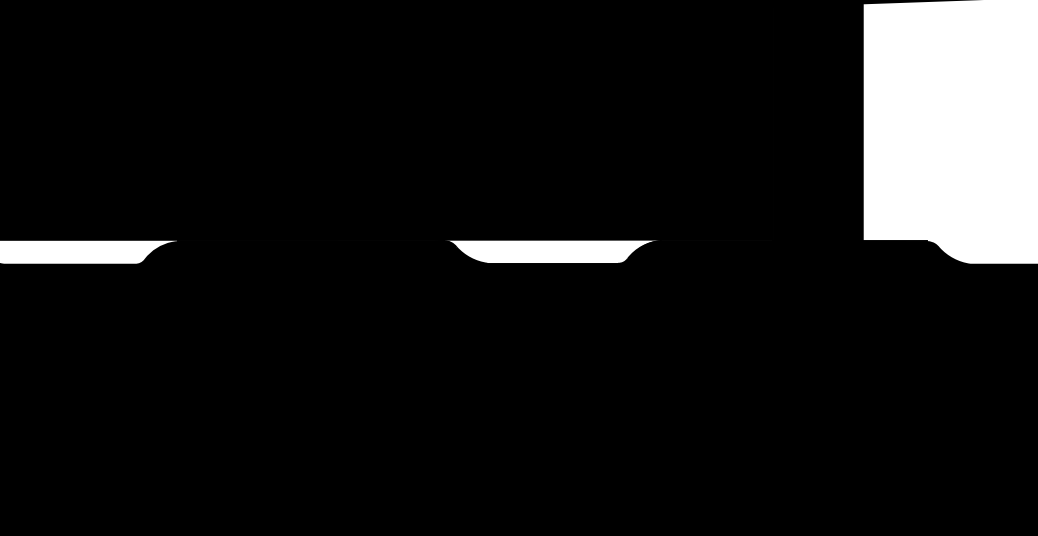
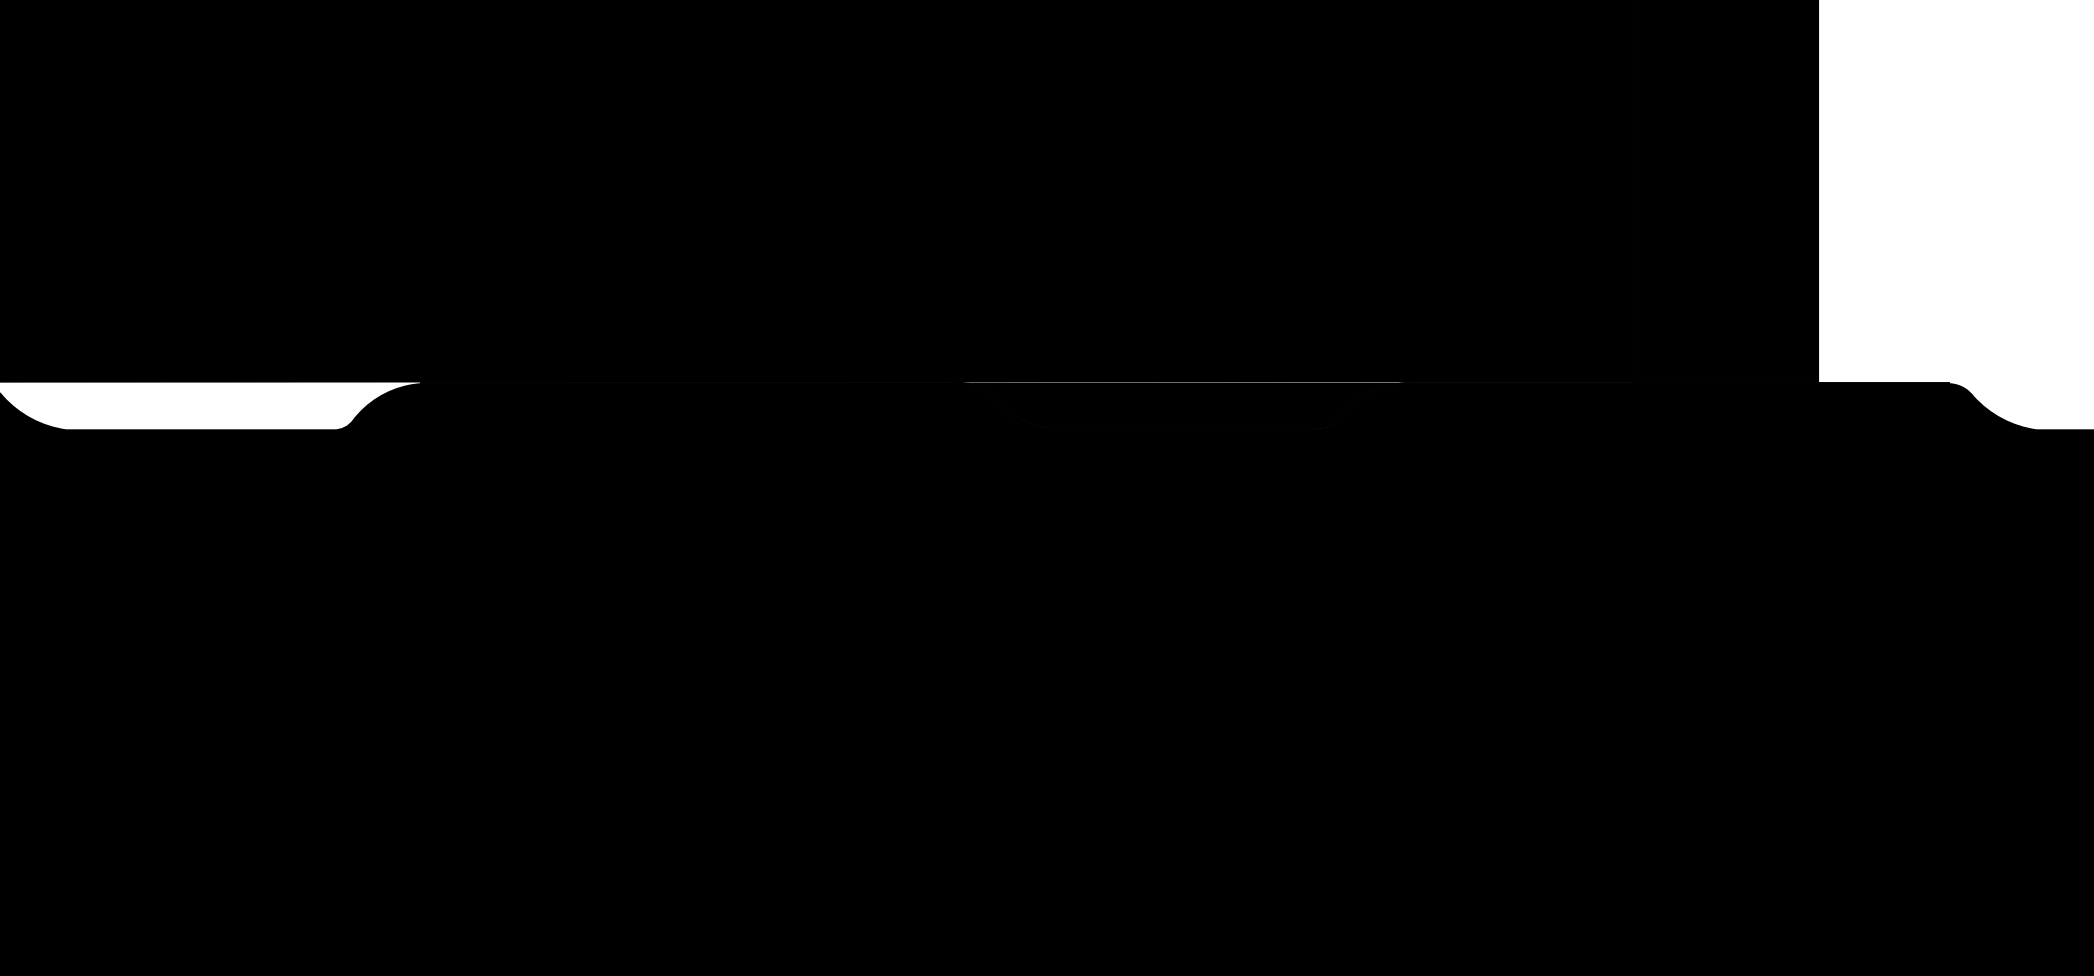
fill: (553, 251) -> (1186, 404), added

